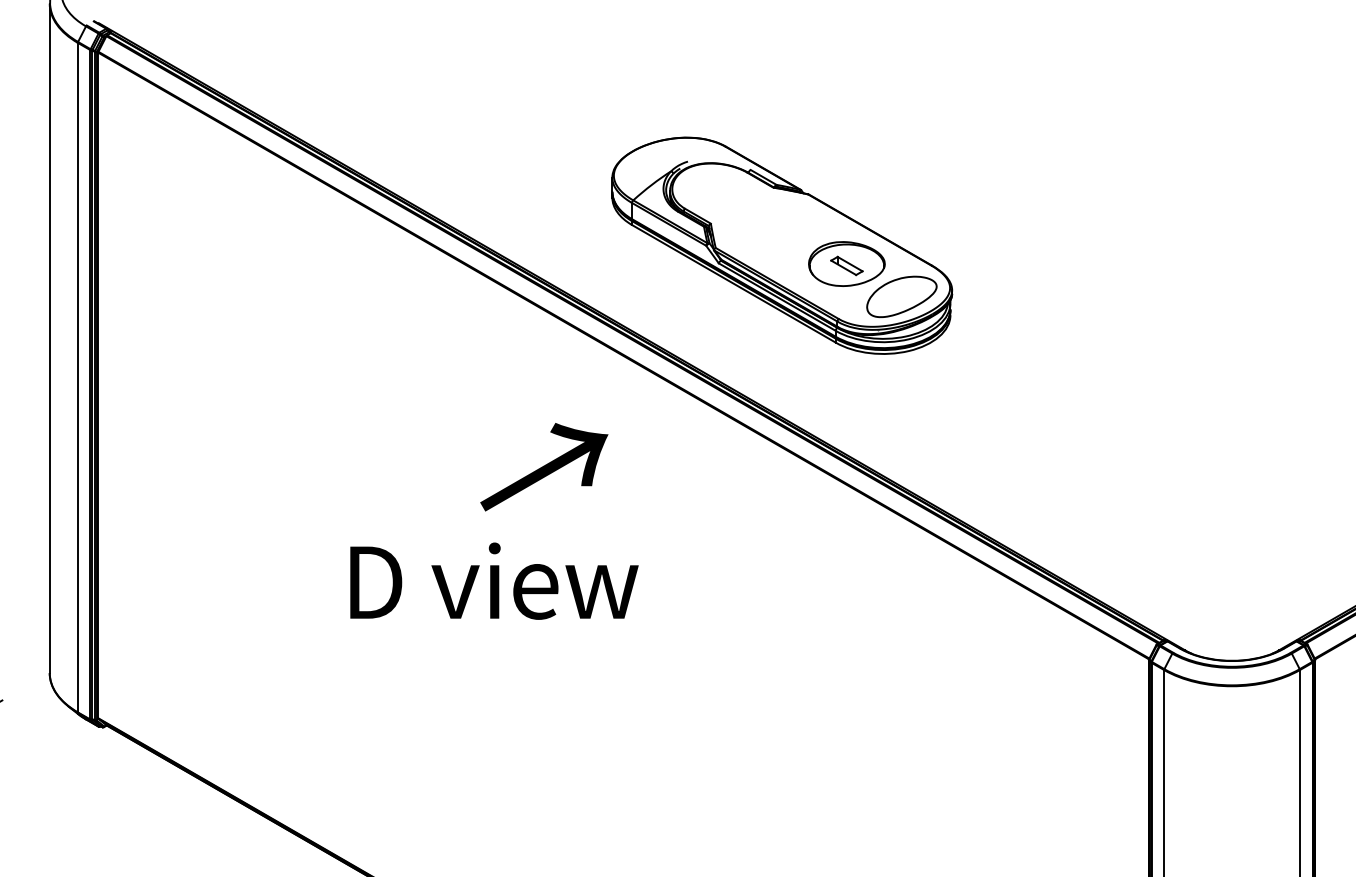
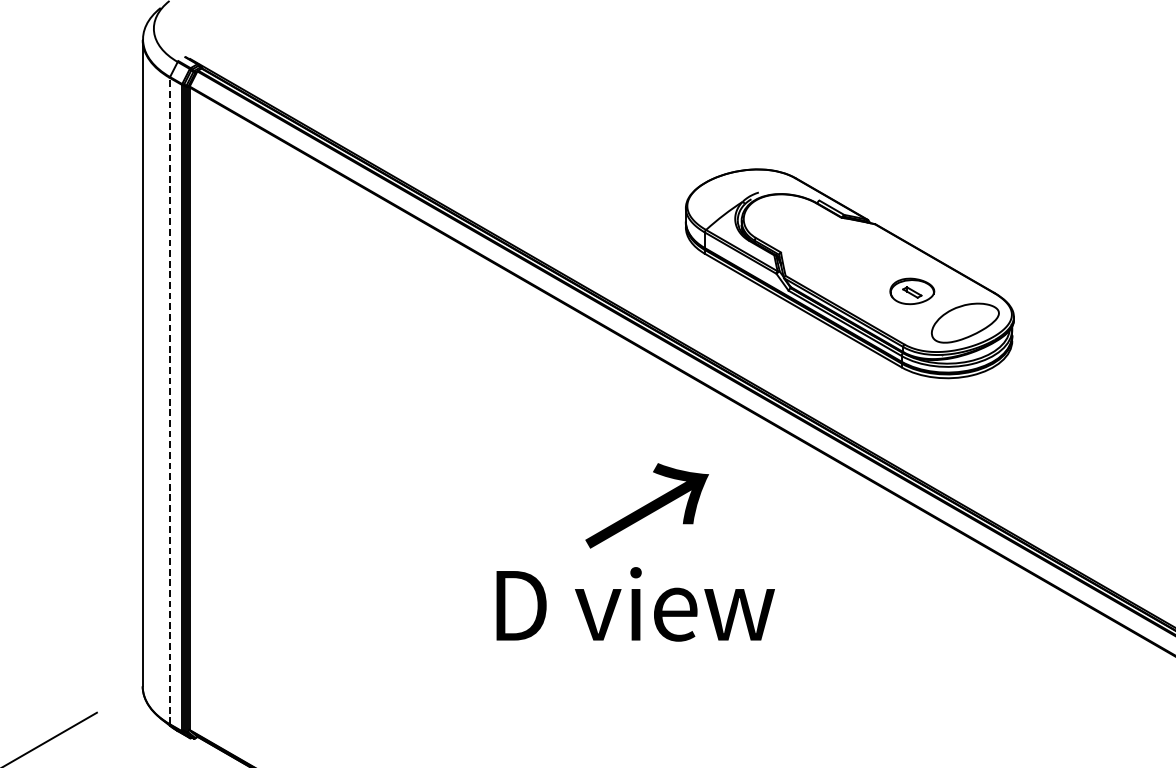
part: (846, 263) -> (911, 290), size x0.6
line: (77, 377) -> (169, 400), solid -> dashed
text: (544, 467) -> (647, 506), moved
text: (494, 580) -> (635, 603), moved

